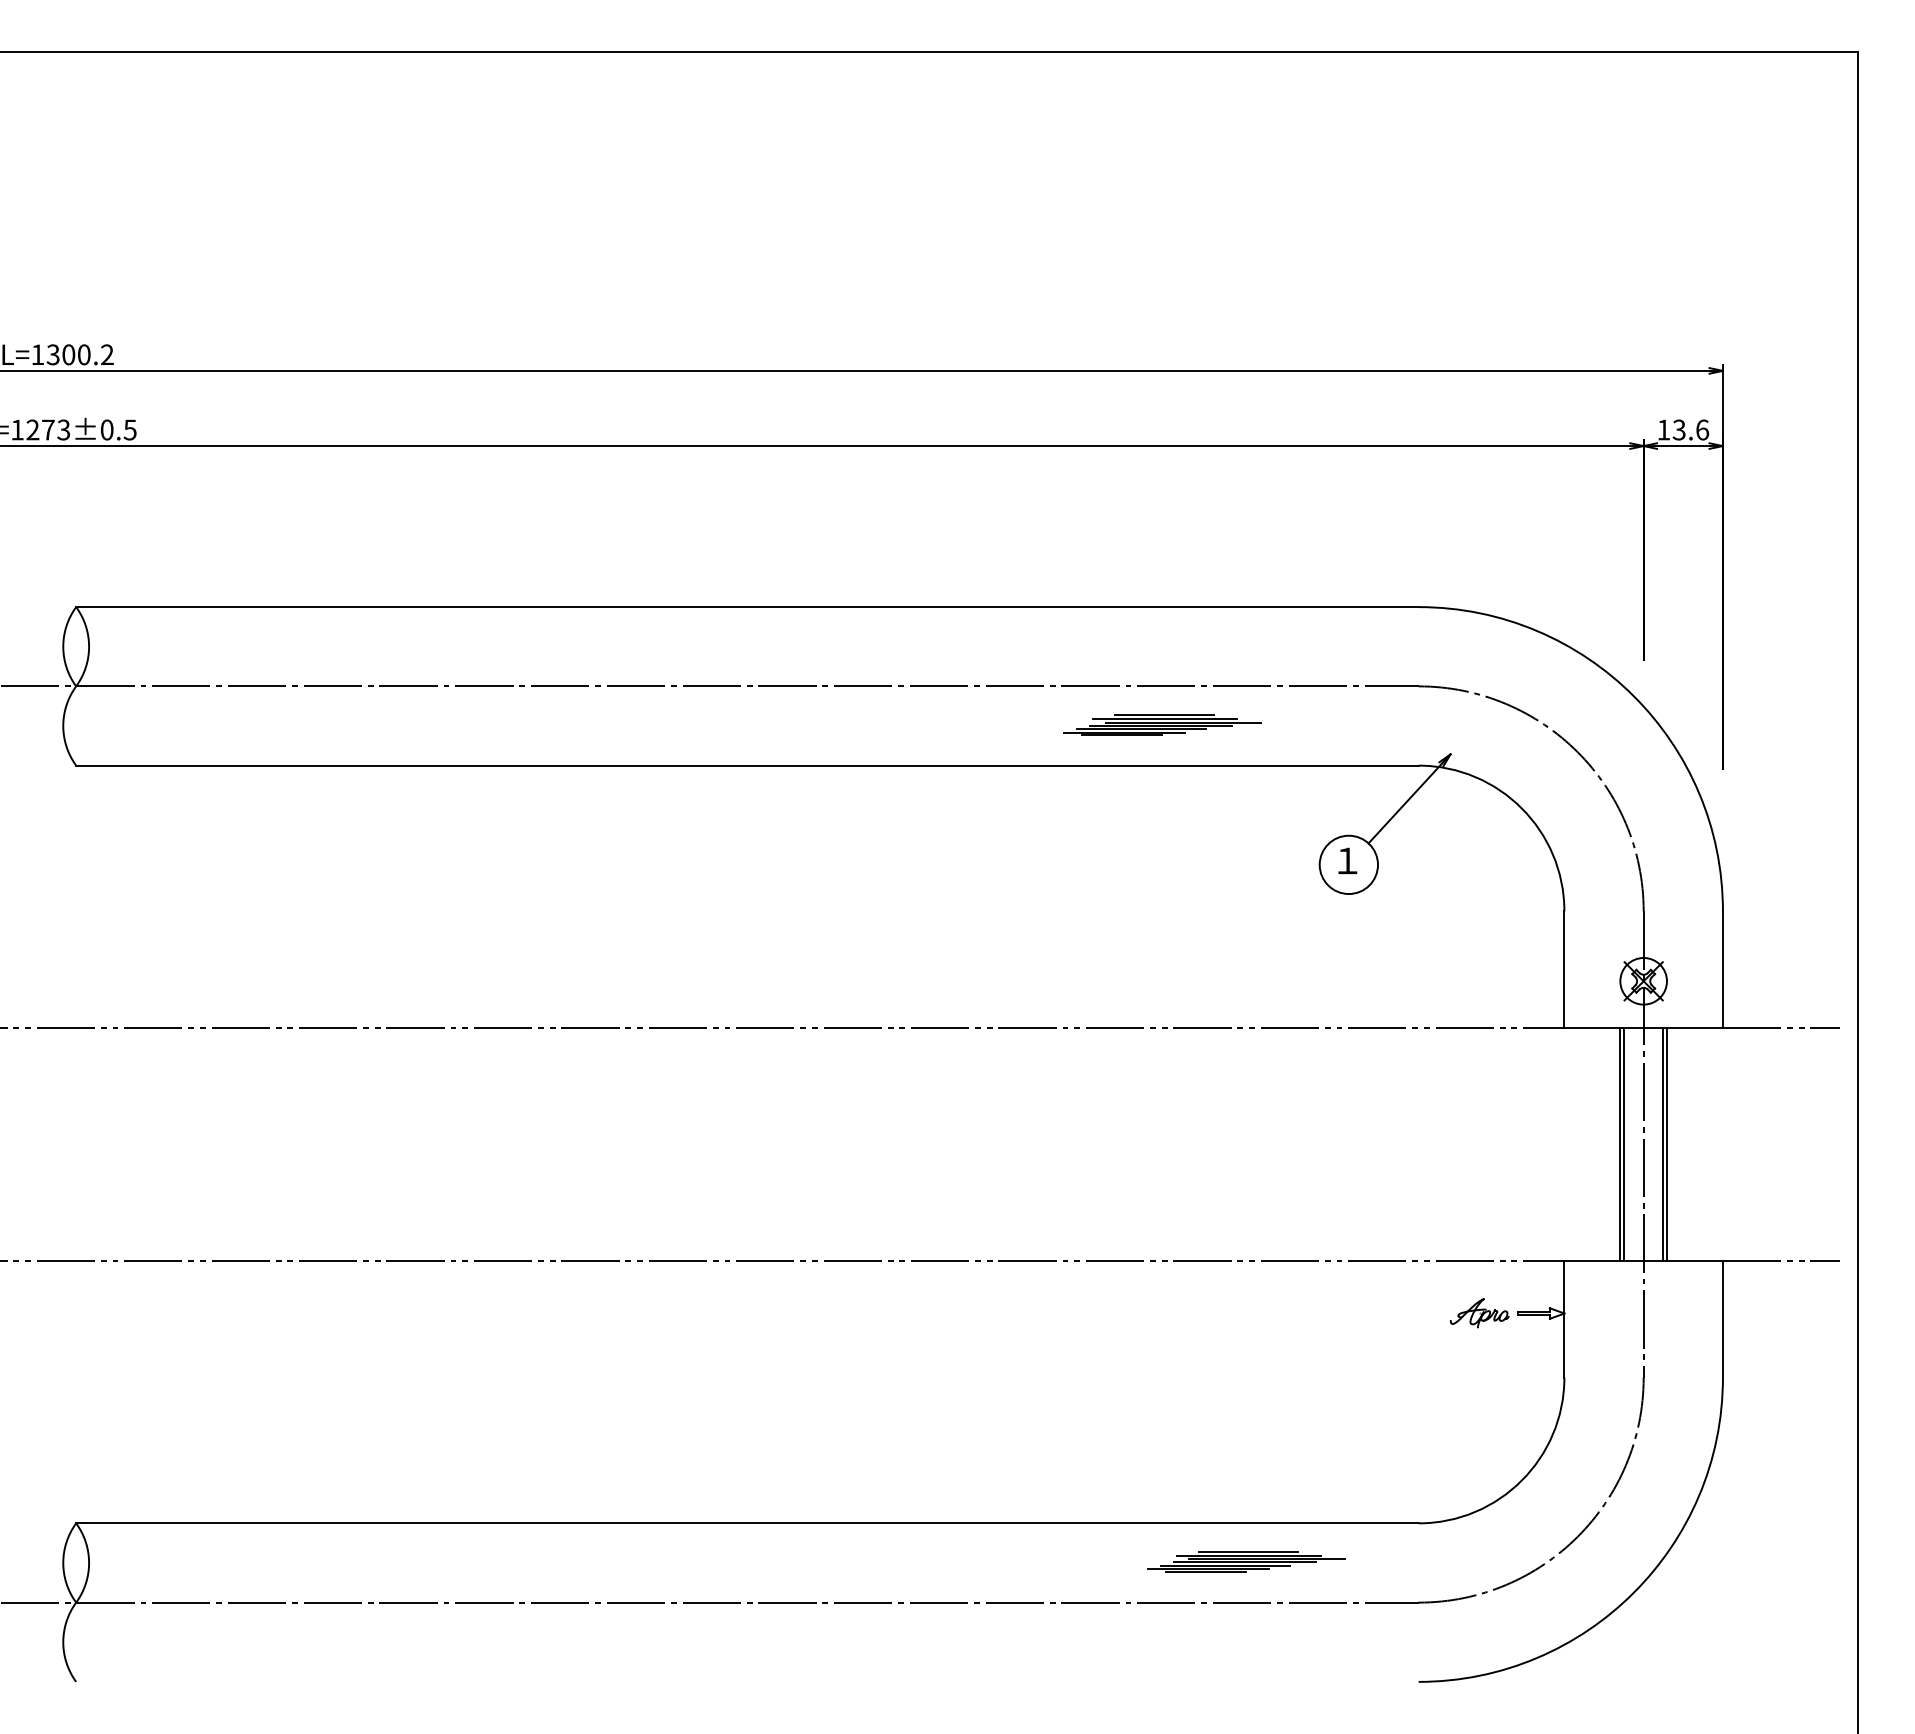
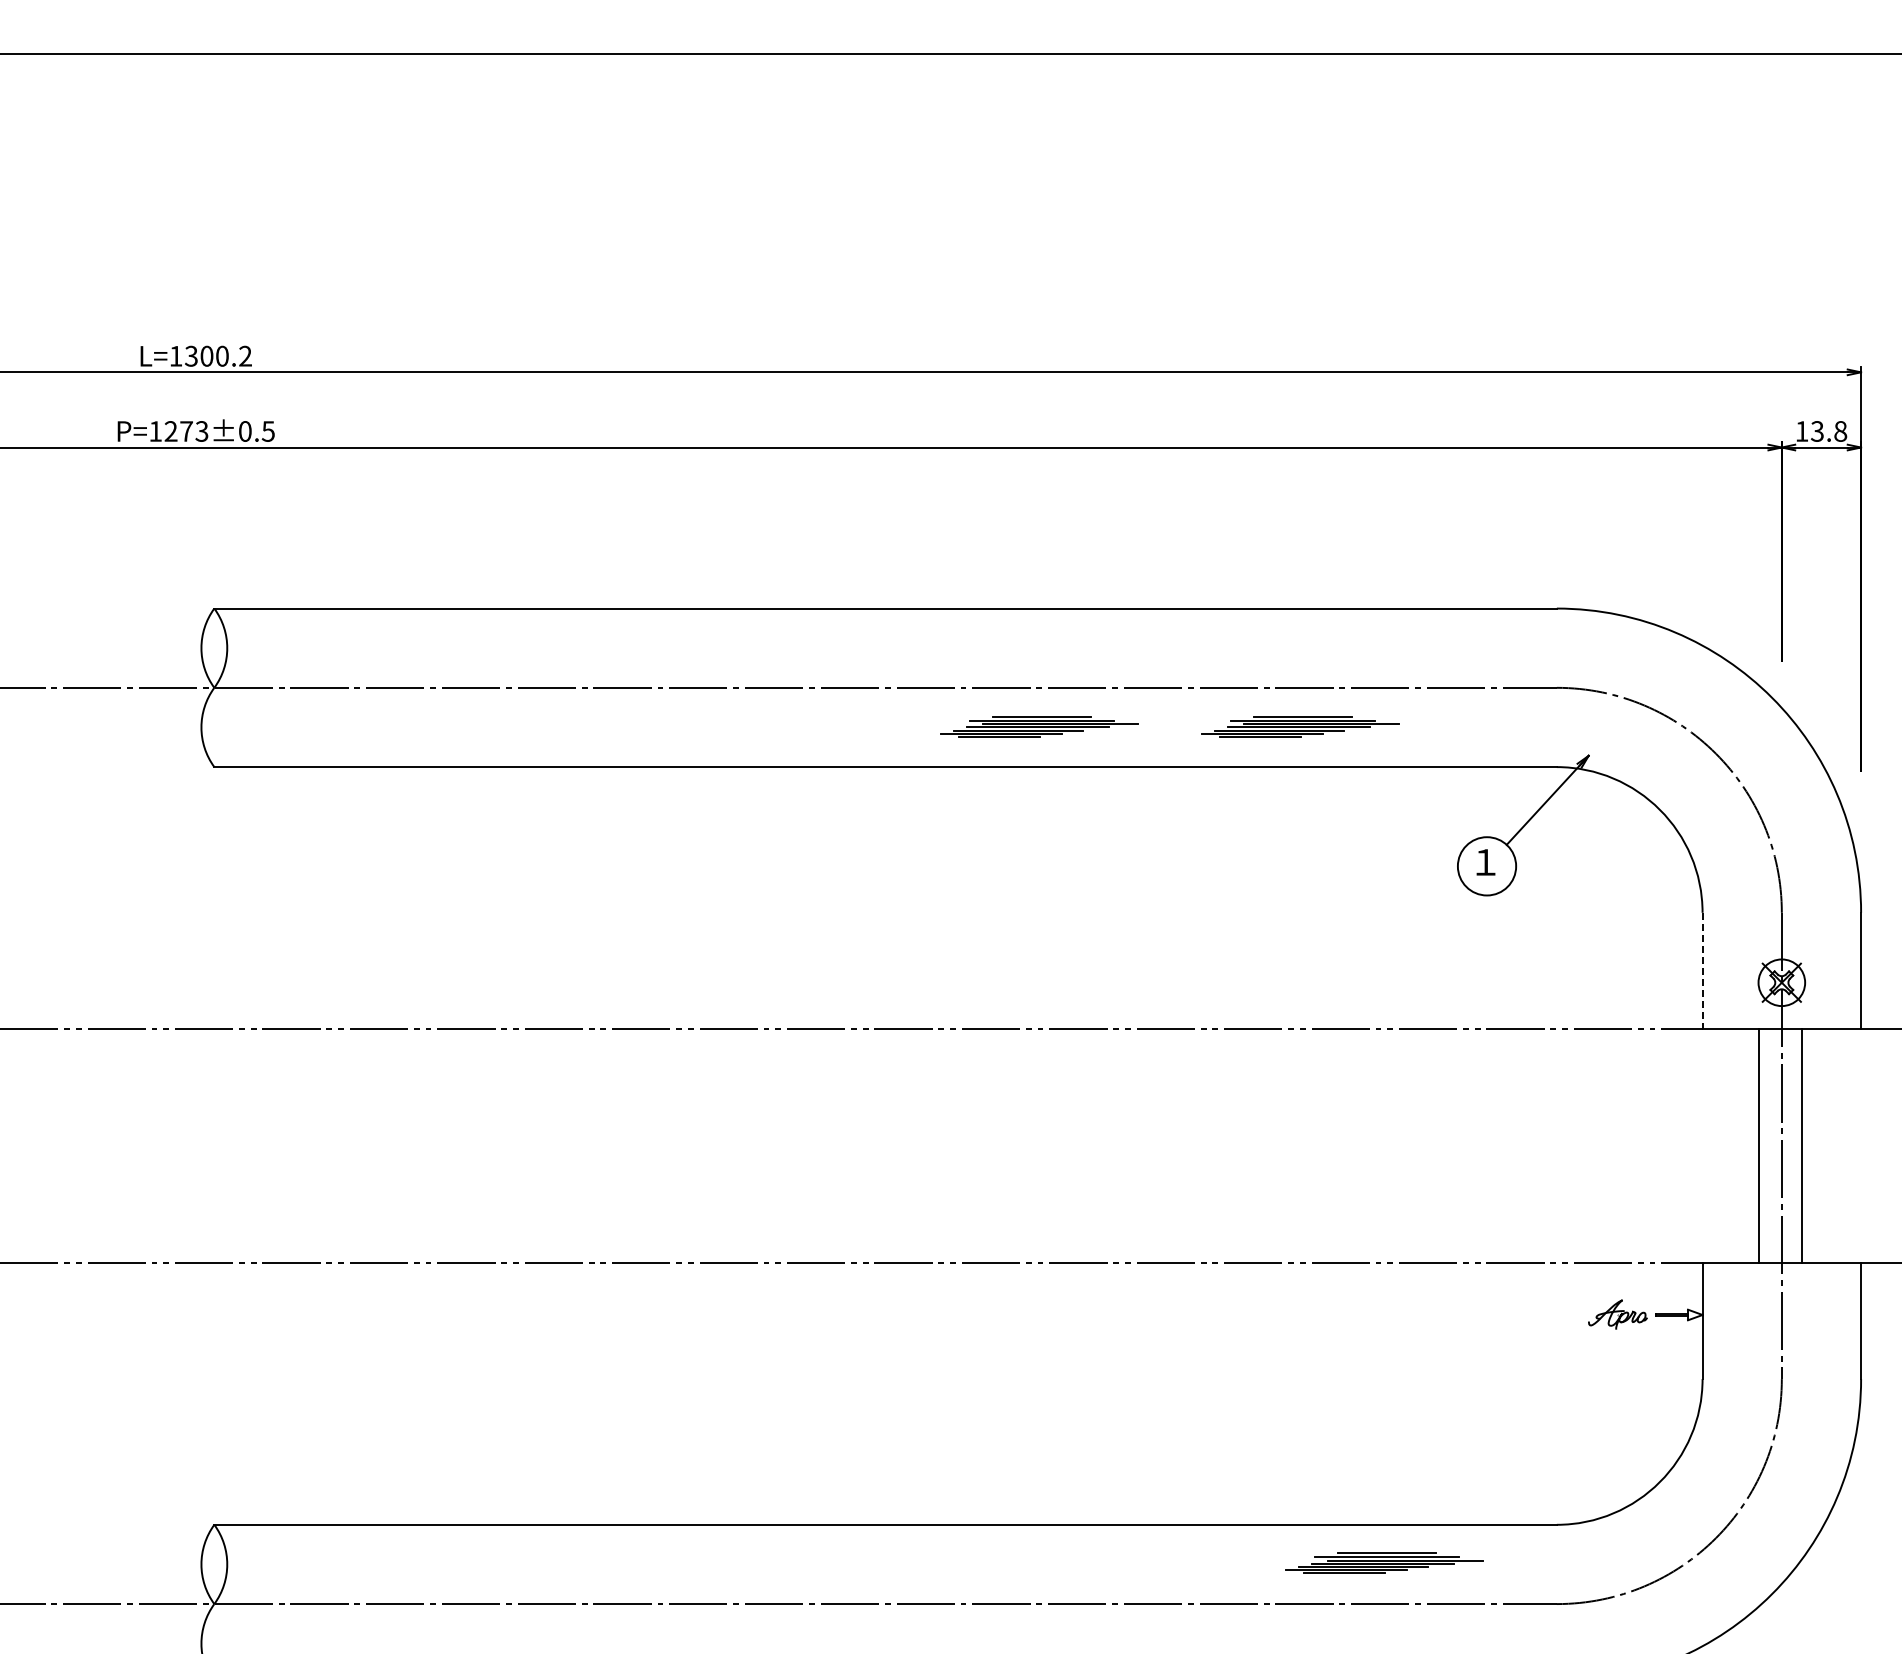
text: (1702, 429) -> (1840, 430), 13.6 -> 13.8
part: (901, 724) -> (1039, 725), added
line: (1564, 970) -> (1702, 971), solid -> dashed
line: (1624, 1144) -> (1762, 1145), removed
line: (1666, 1144) -> (1804, 1145), removed

